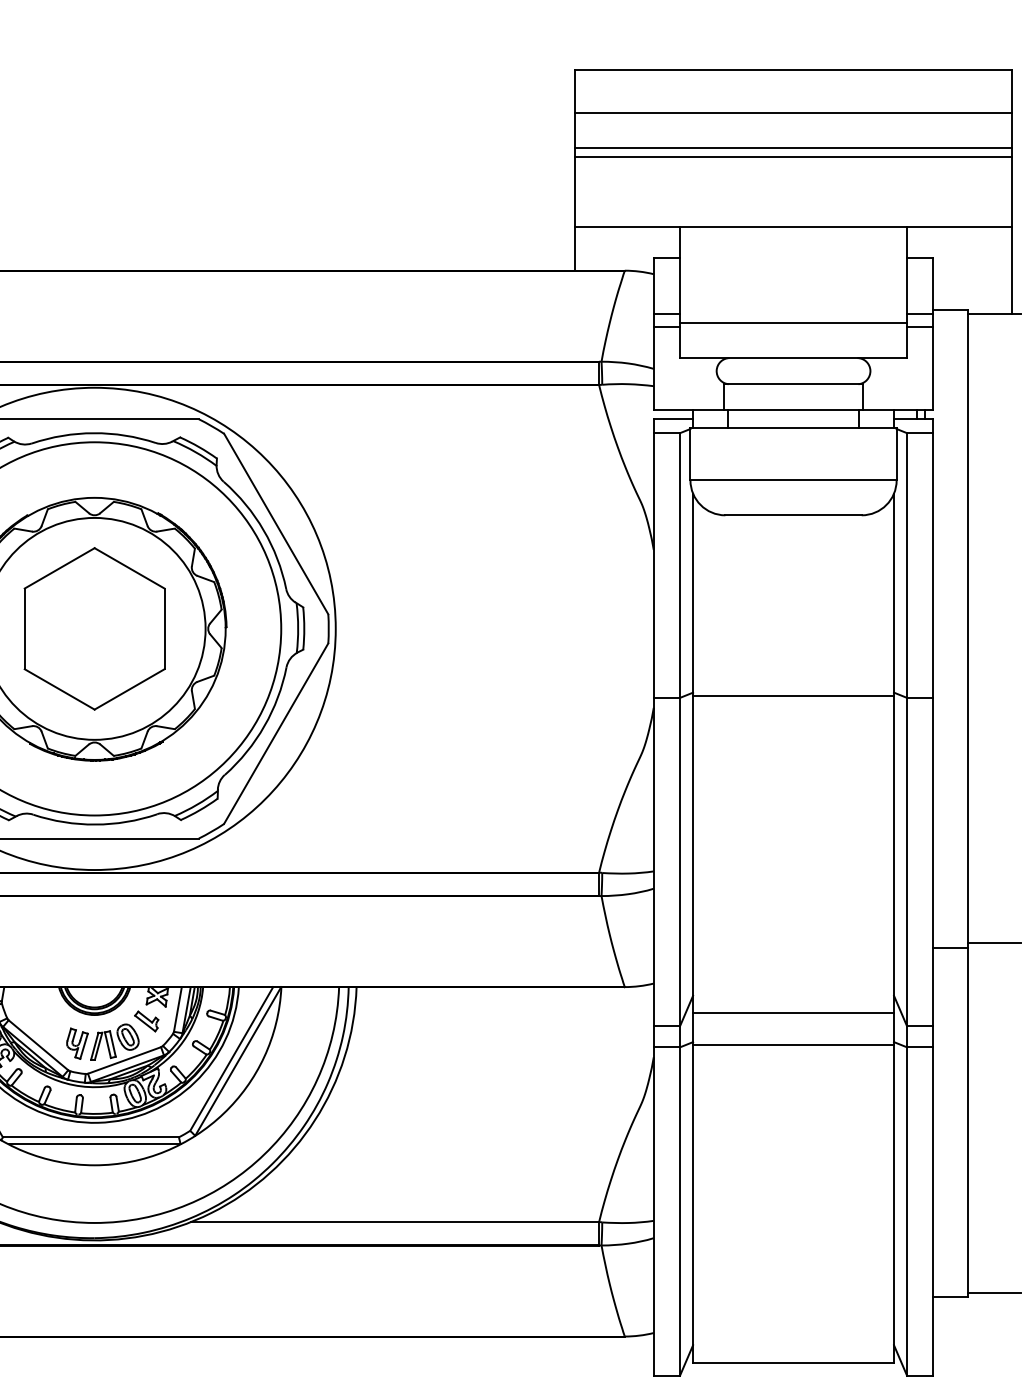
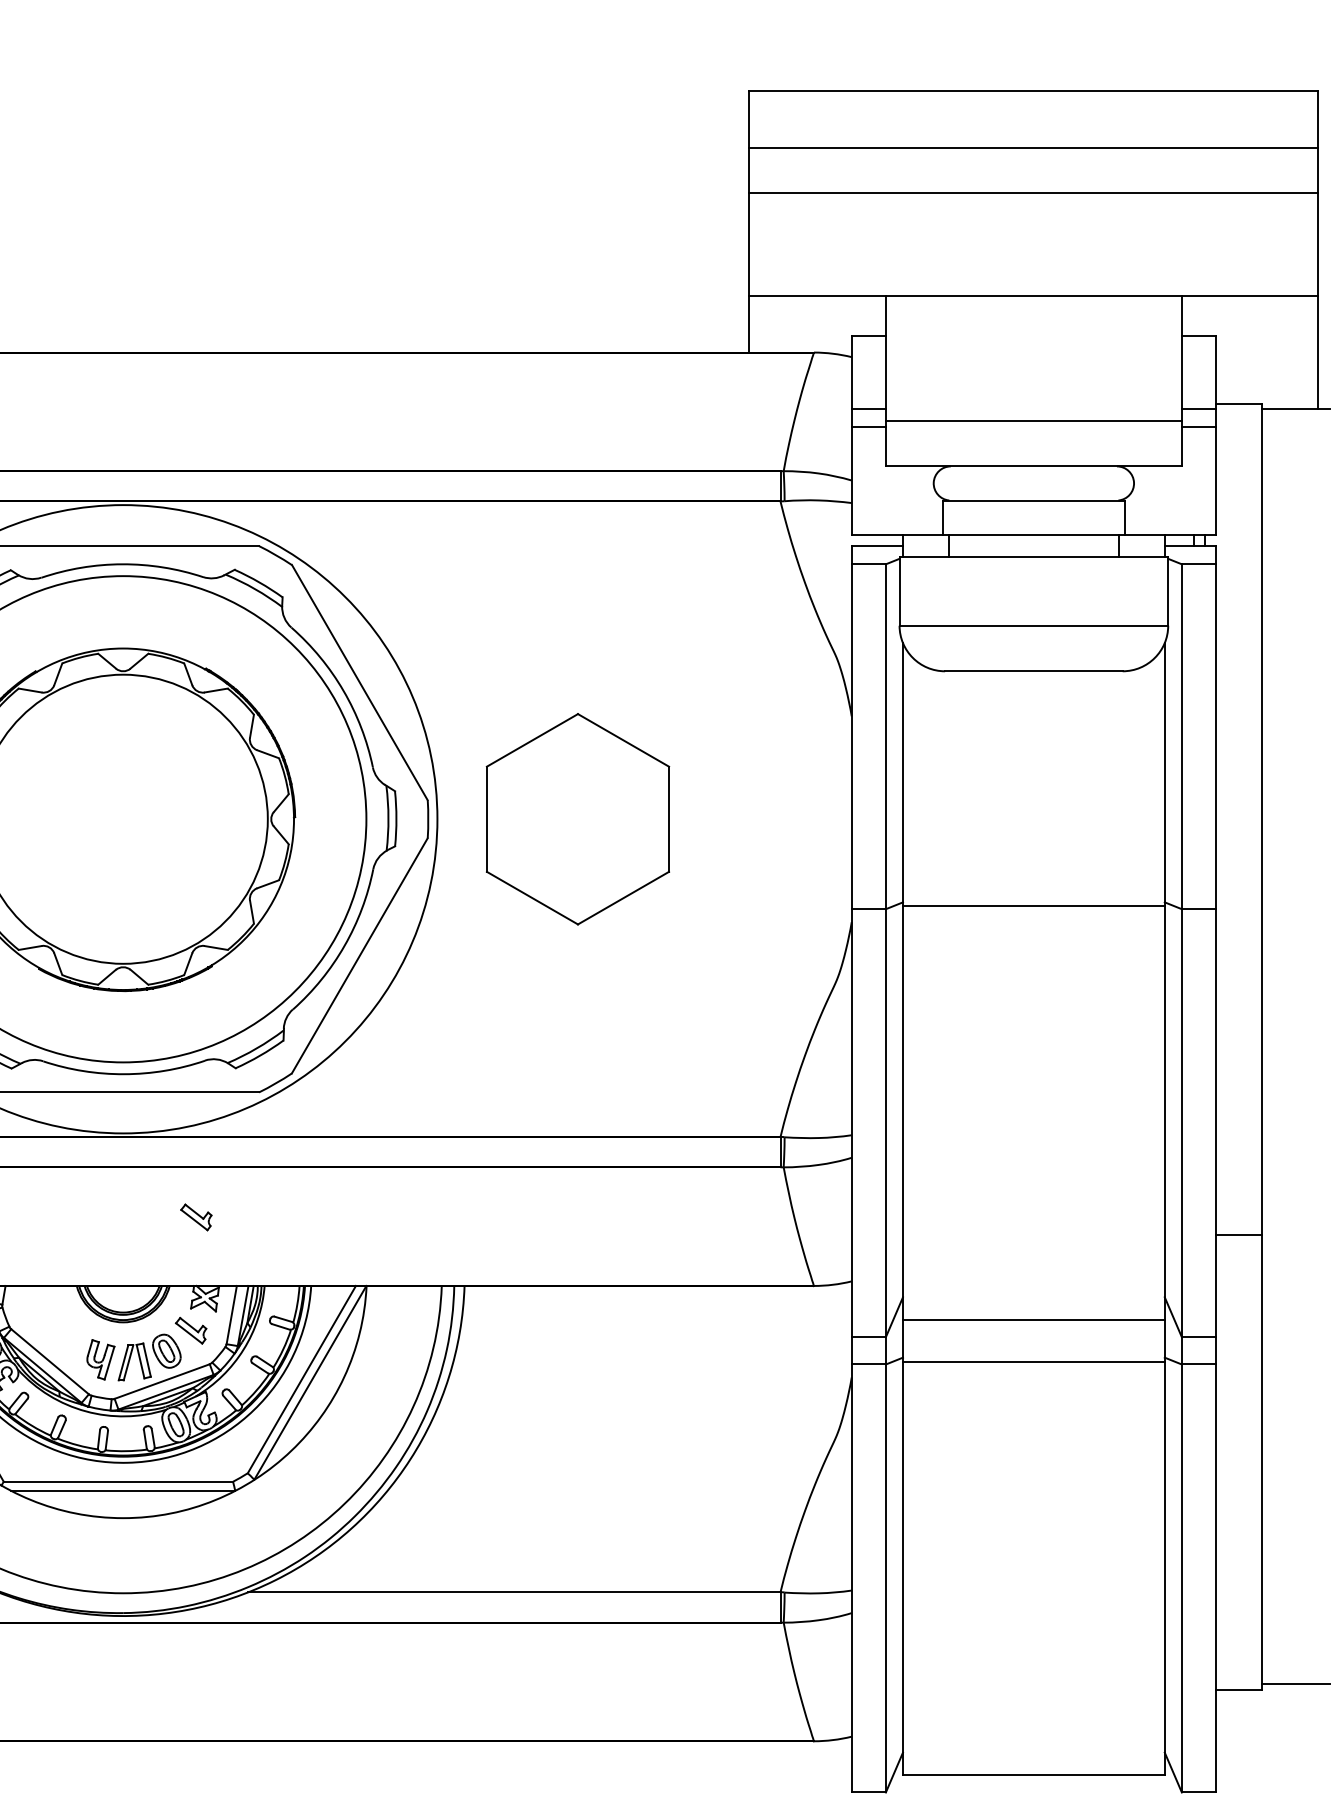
line: (793, 157) -> (1033, 205), removed
part: (94, 628) -> (577, 818), moved
part: (150, 934) -> (196, 1217), added
line: (994, 943) -> (1295, 1229), removed

